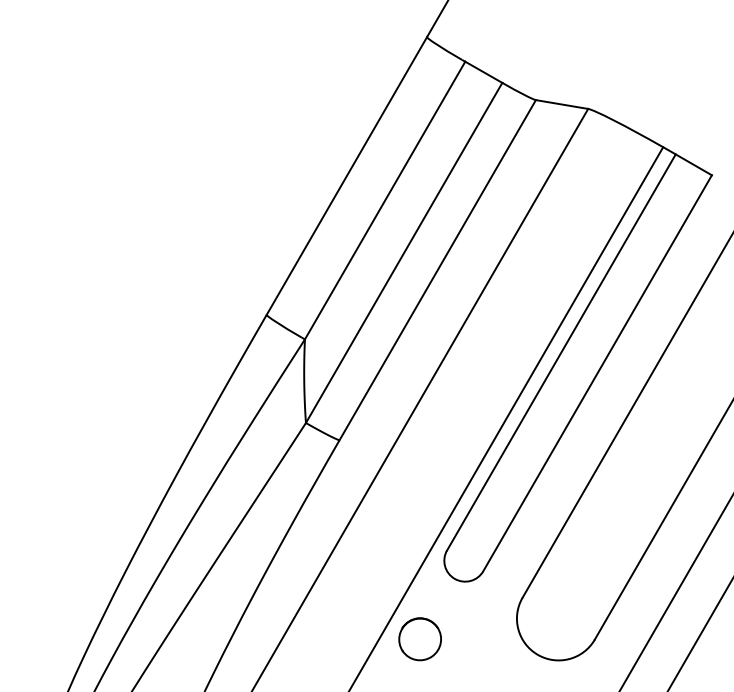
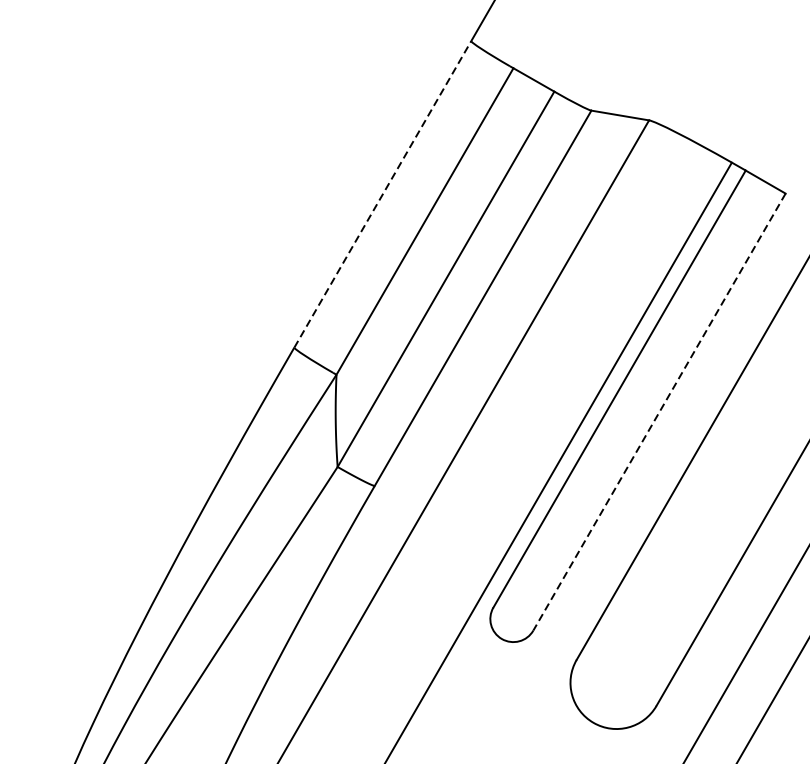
line: (347, 175) -> (383, 193), solid -> dashed
line: (597, 373) -> (659, 412), solid -> dashed
part: (419, 639) -> (462, 705), removed

